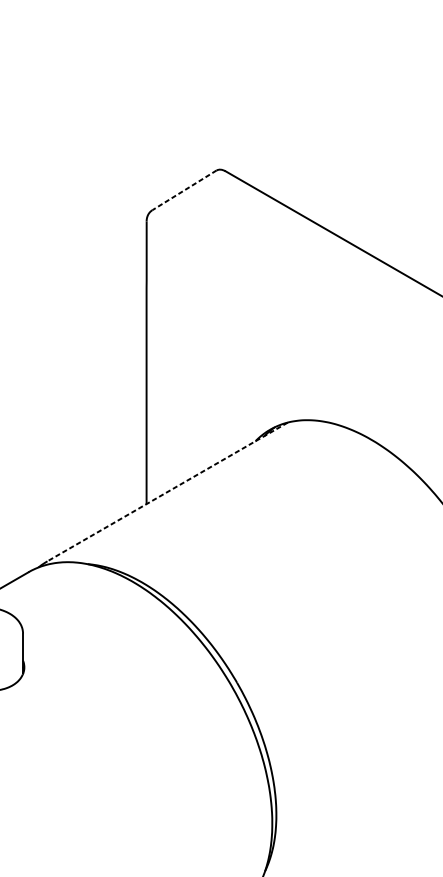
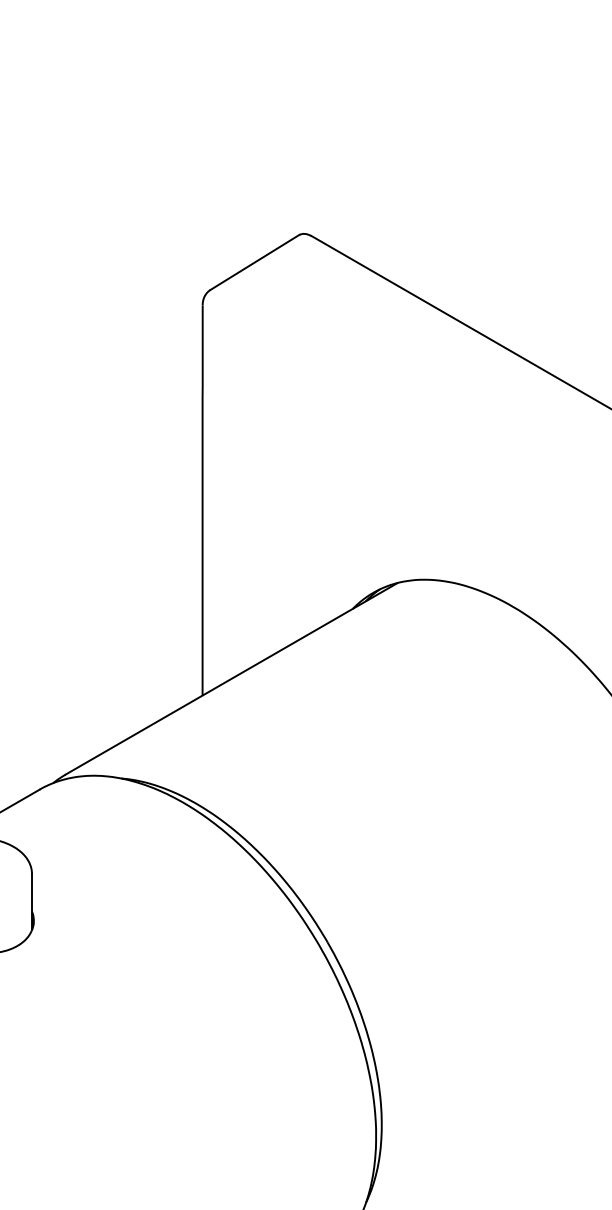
line: (184, 190) -> (254, 262), dashed -> solid
line: (167, 492) -> (231, 679), dashed -> solid

